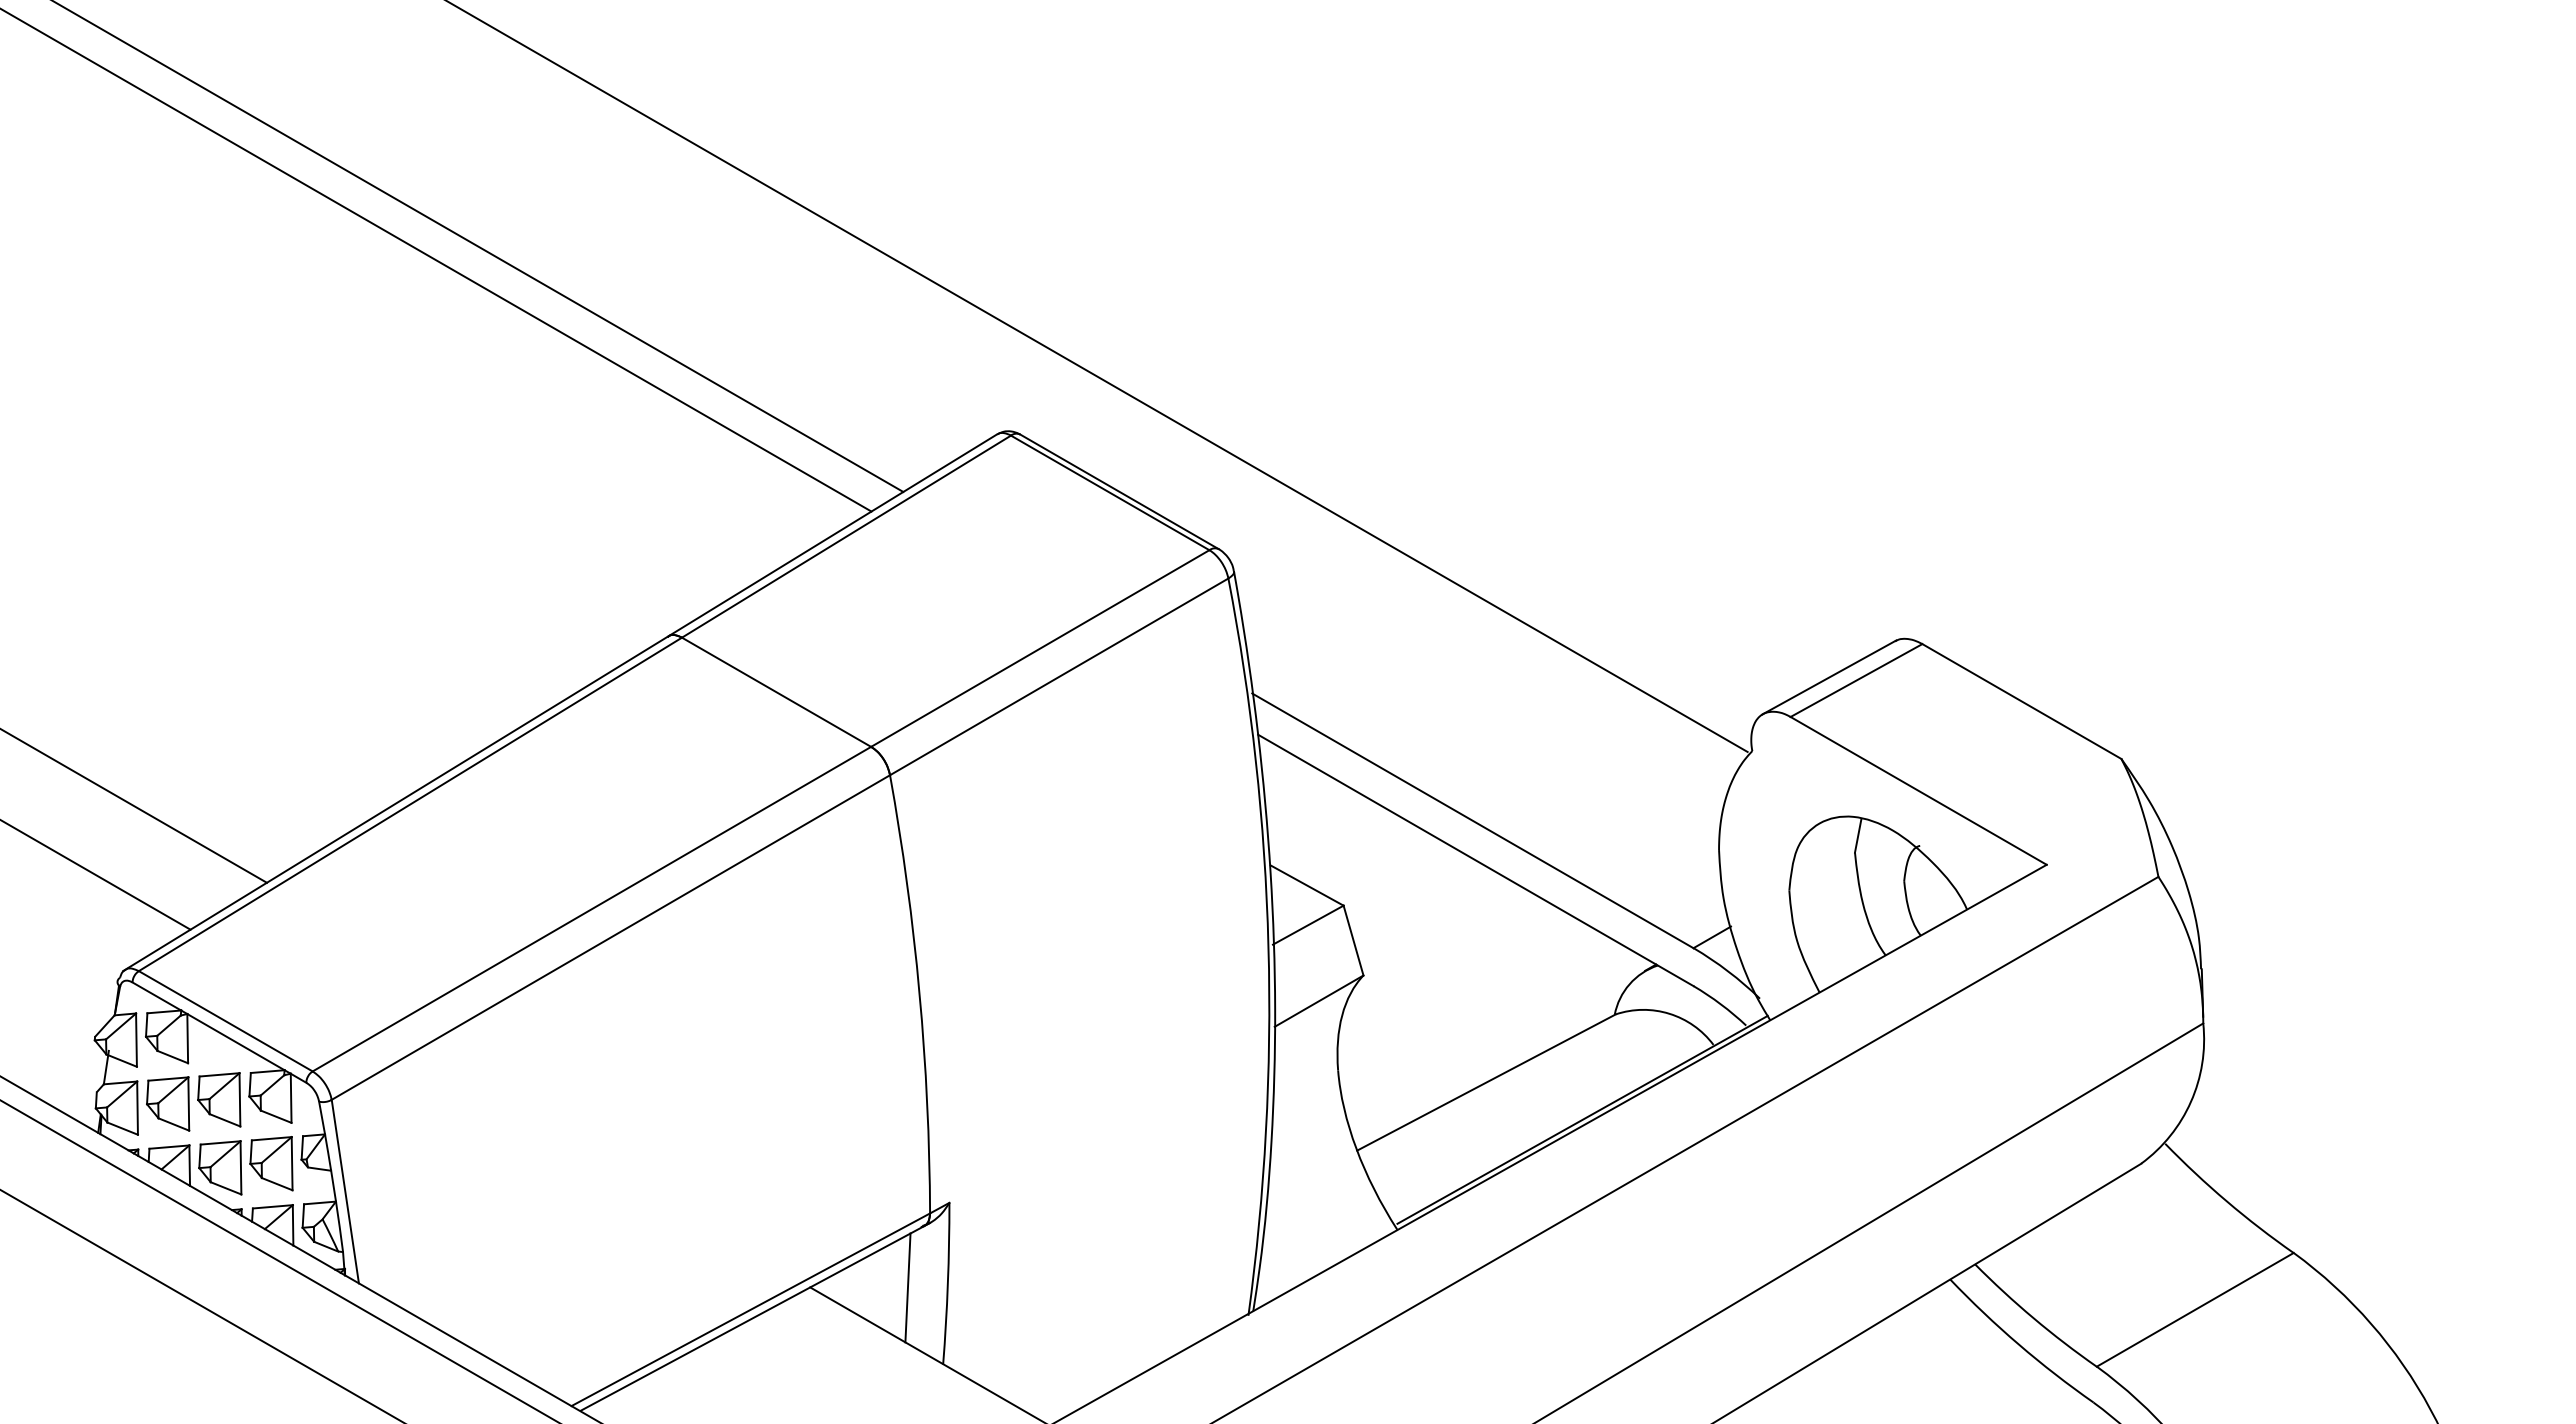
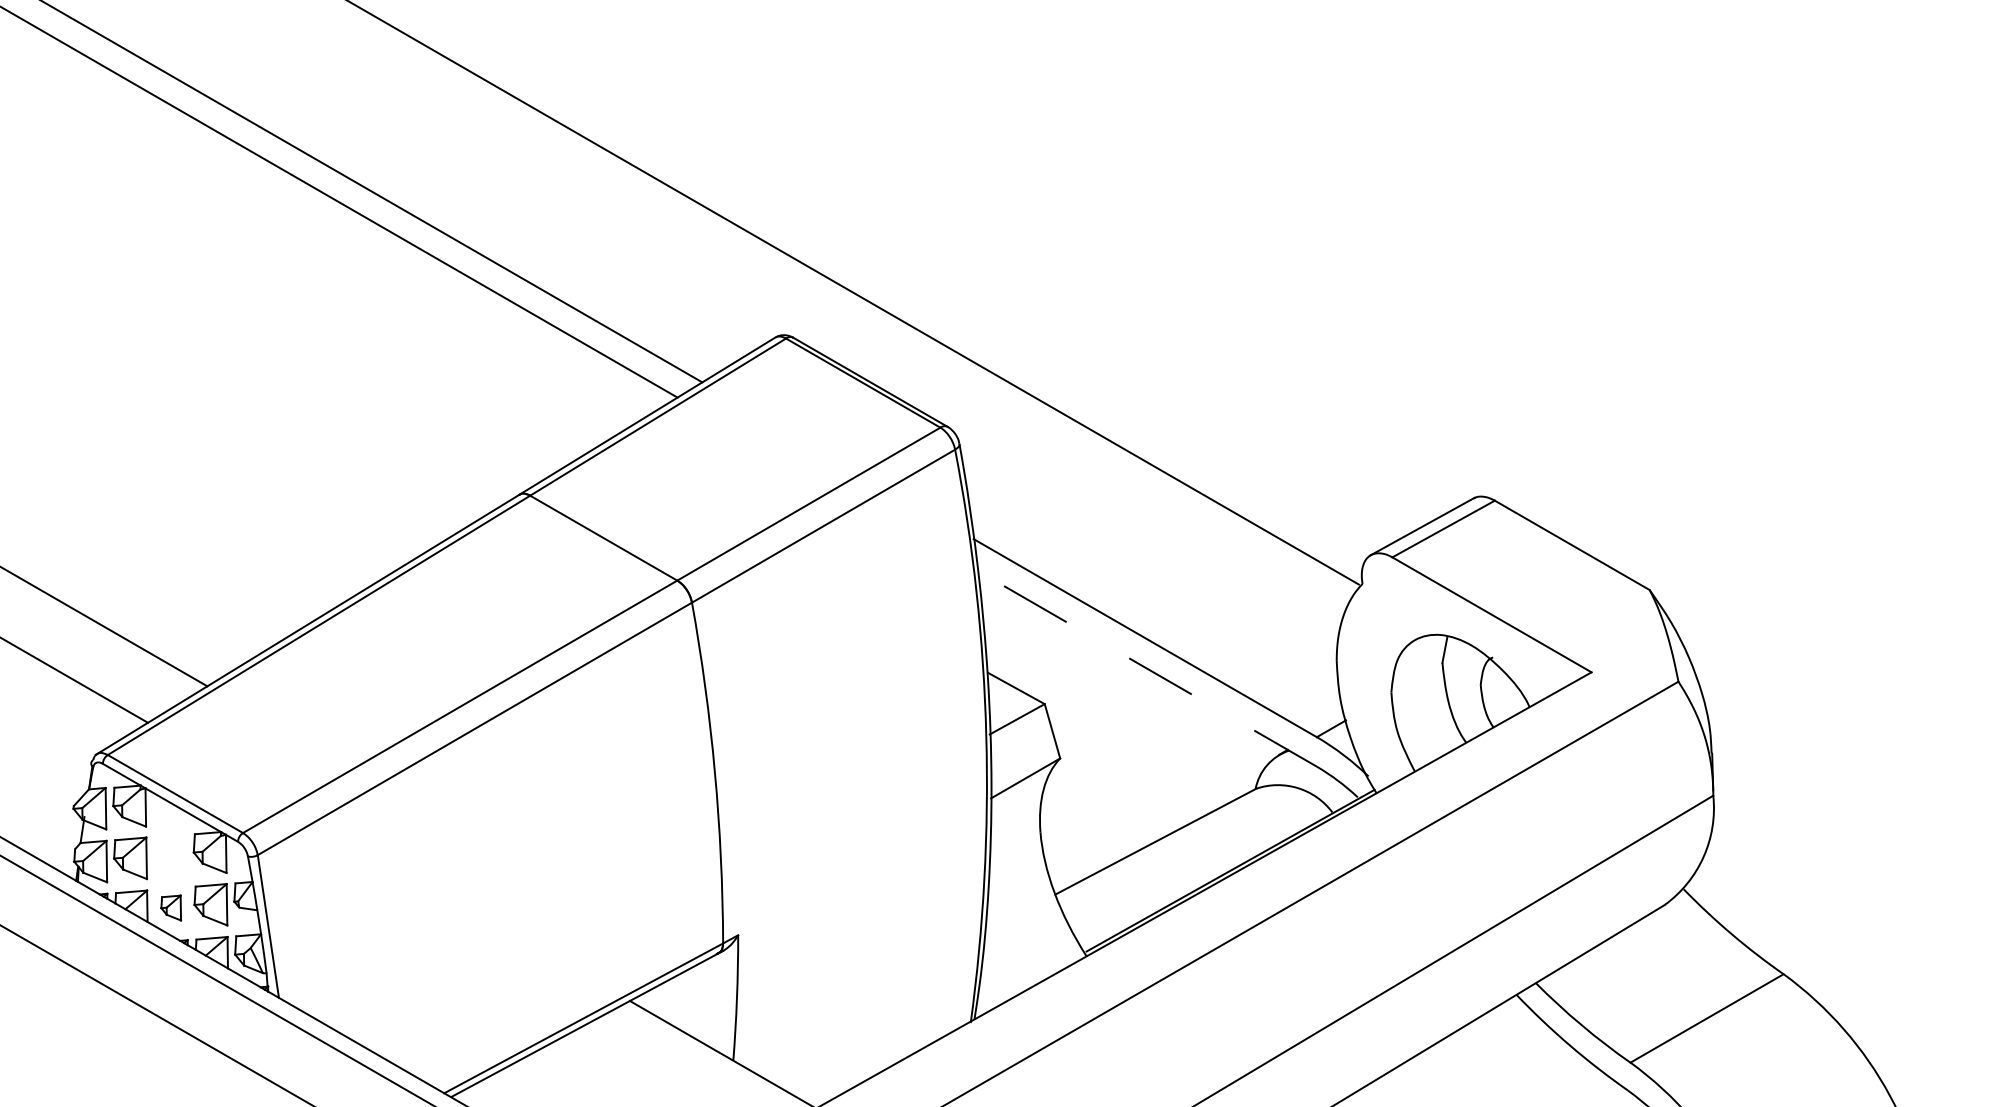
line: (1475, 860) -> (1147, 668), solid -> dashed
part: (219, 1099) -> (170, 854), removed
part: (220, 1167) -> (171, 907), size x0.6
line: (907, 1287) -> (705, 1001), removed

